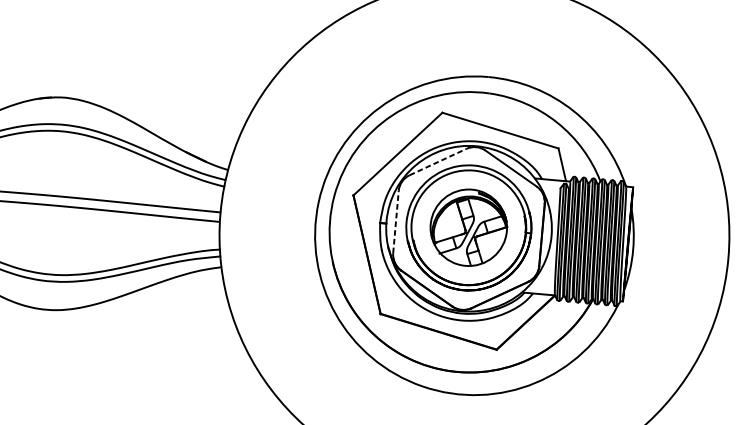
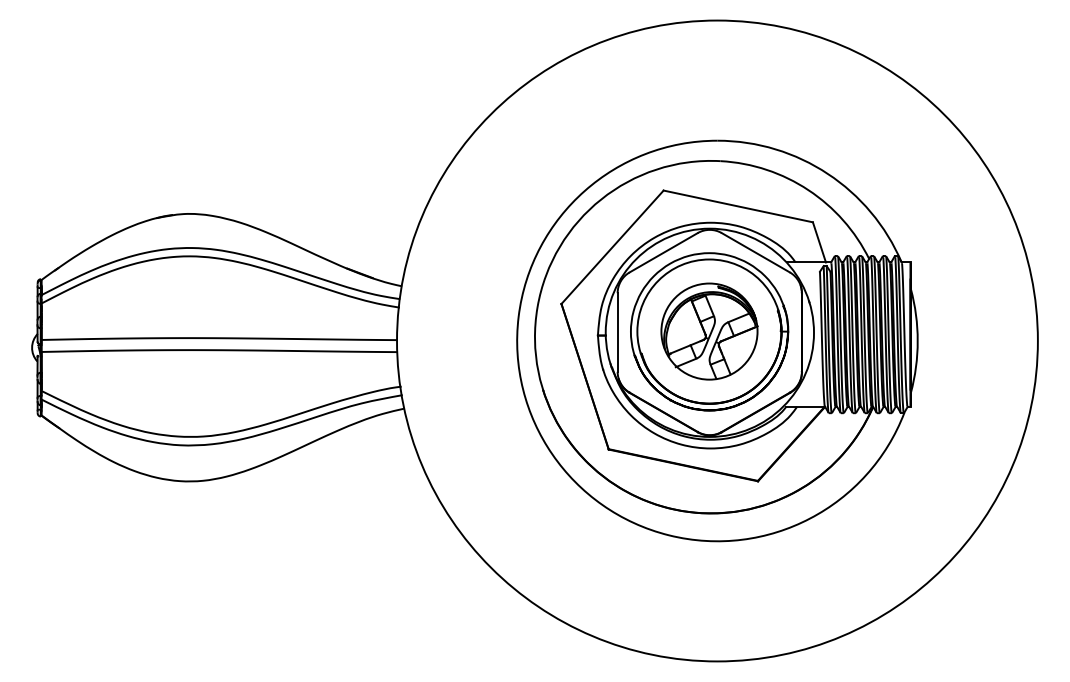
line: (438, 161) -> (664, 252), dashed -> solid
line: (395, 221) -> (617, 332), dashed -> solid

